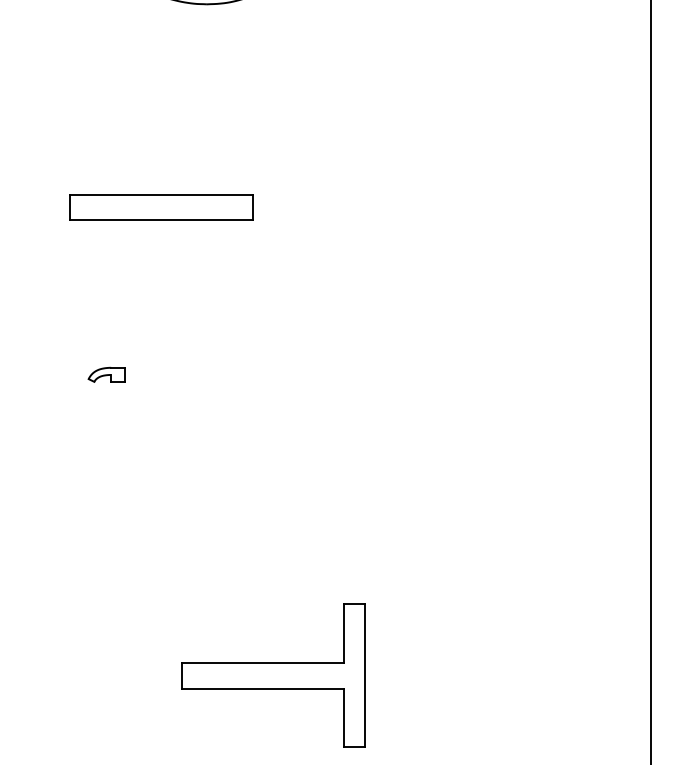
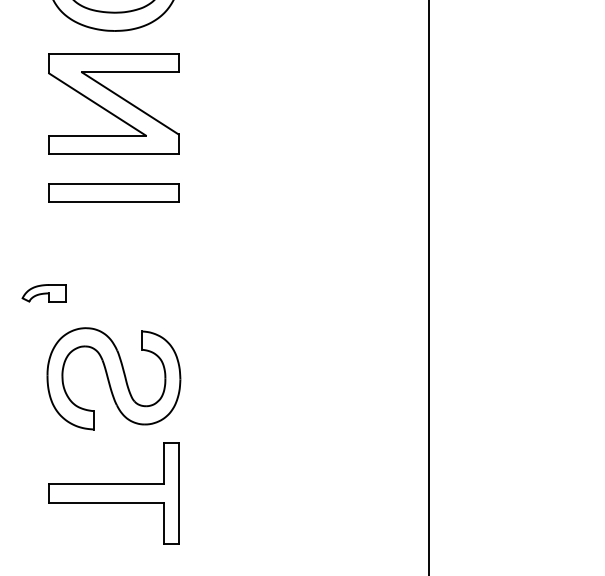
part: (204, 106) -> (113, 103), added
part: (161, 206) -> (113, 192), moved
part: (106, 375) -> (43, 293), size x1.67
part: (204, 495) -> (113, 378), added
part: (272, 675) -> (113, 493), moved

